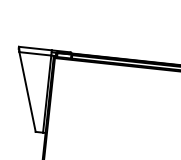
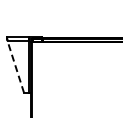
line: (27, 91) -> (15, 66), solid -> dashed

